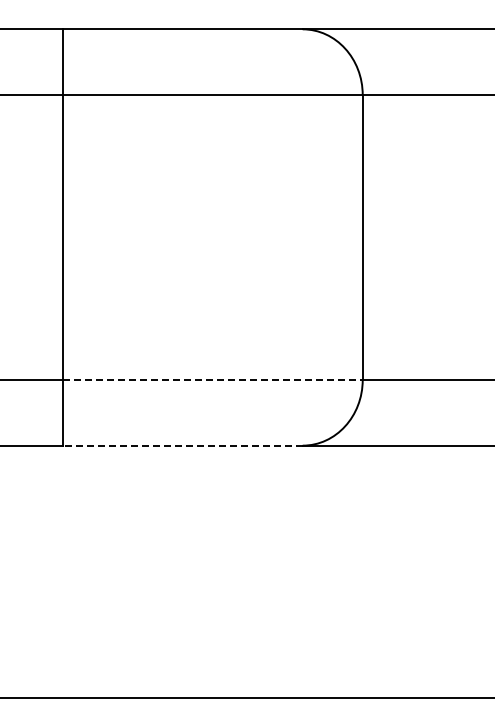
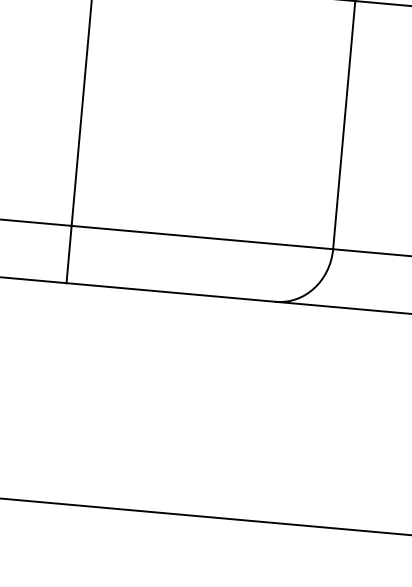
line: (213, 379) -> (203, 237), dashed -> solid
line: (182, 445) -> (171, 292), dashed -> solid

